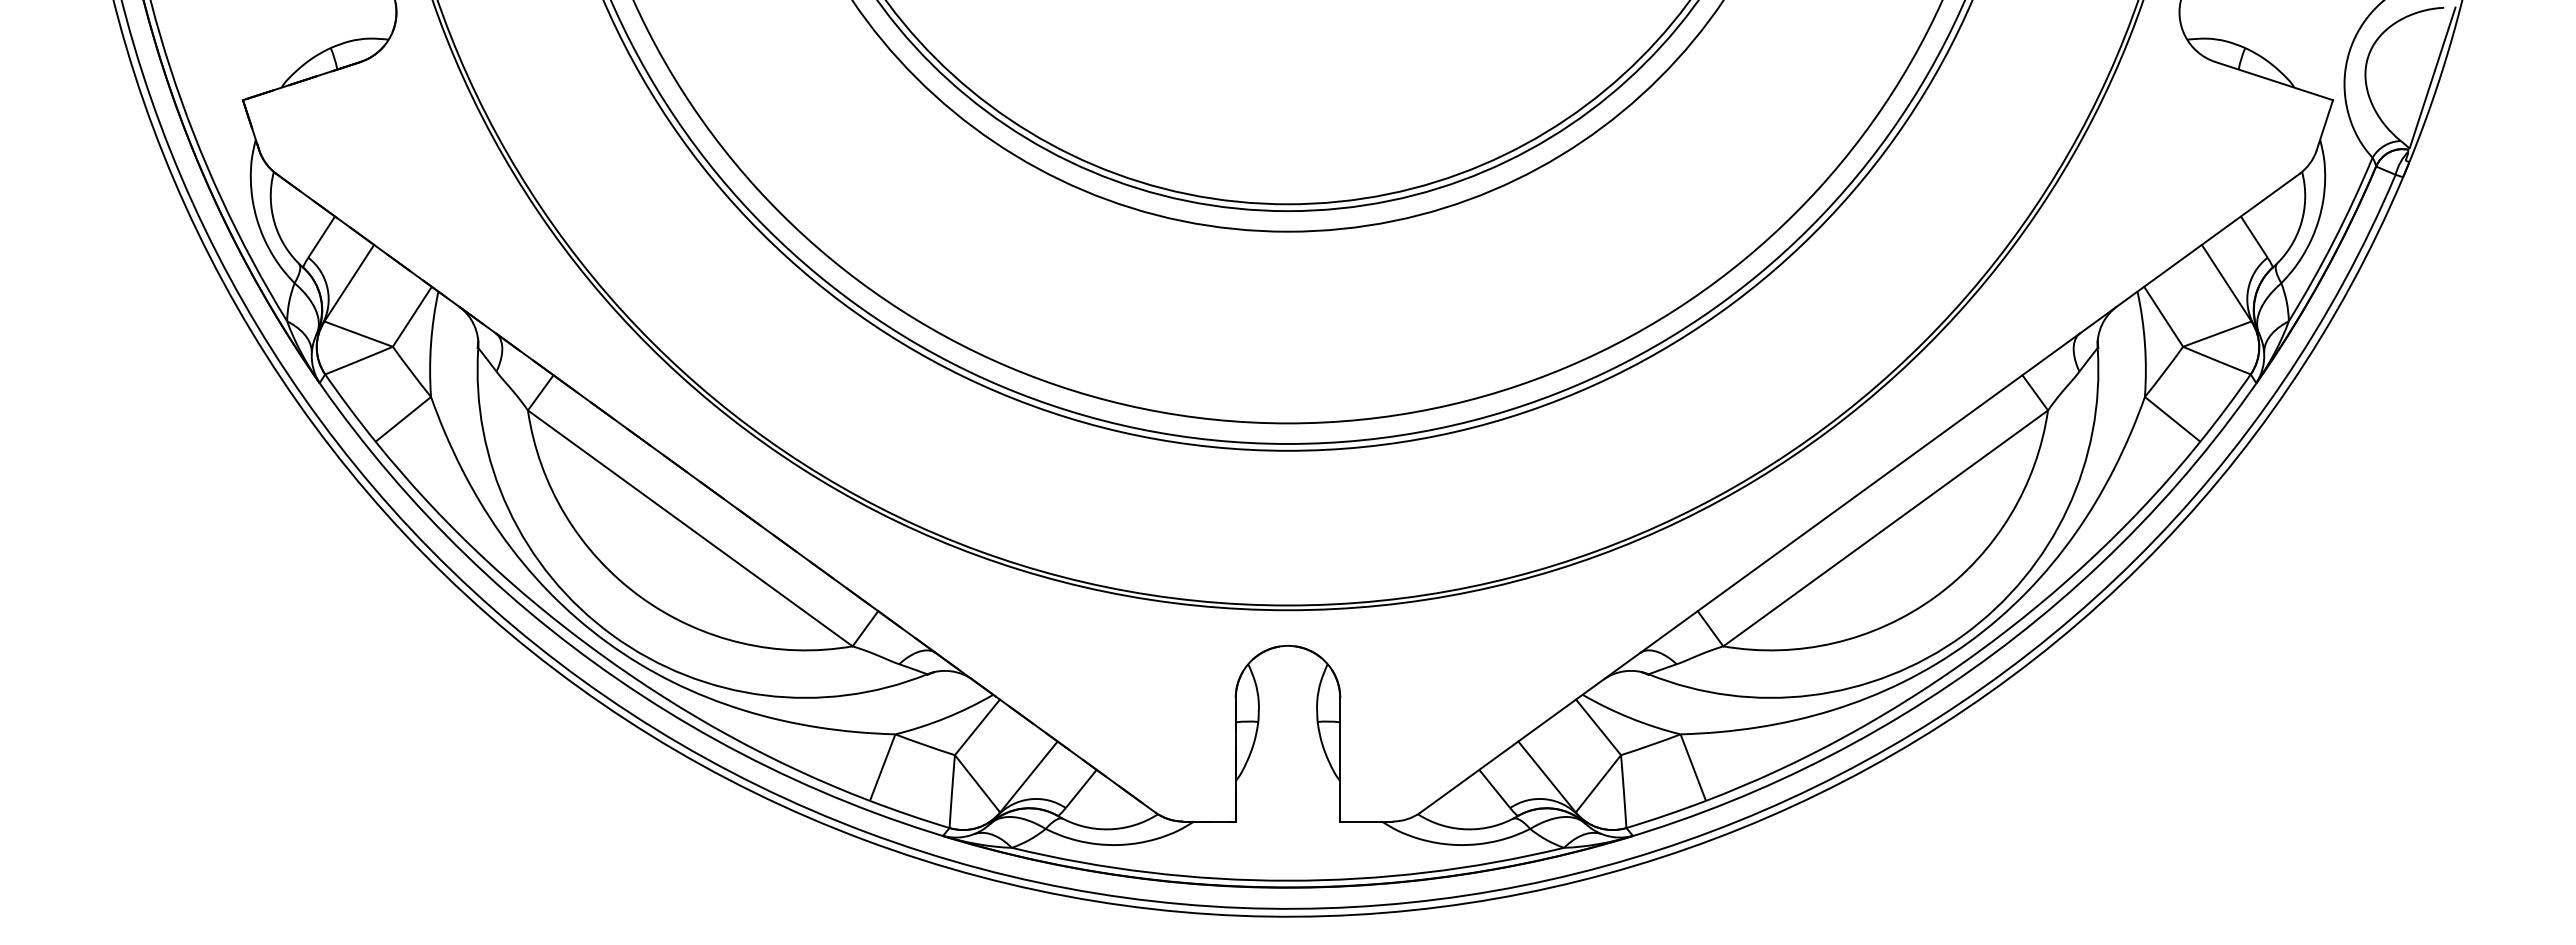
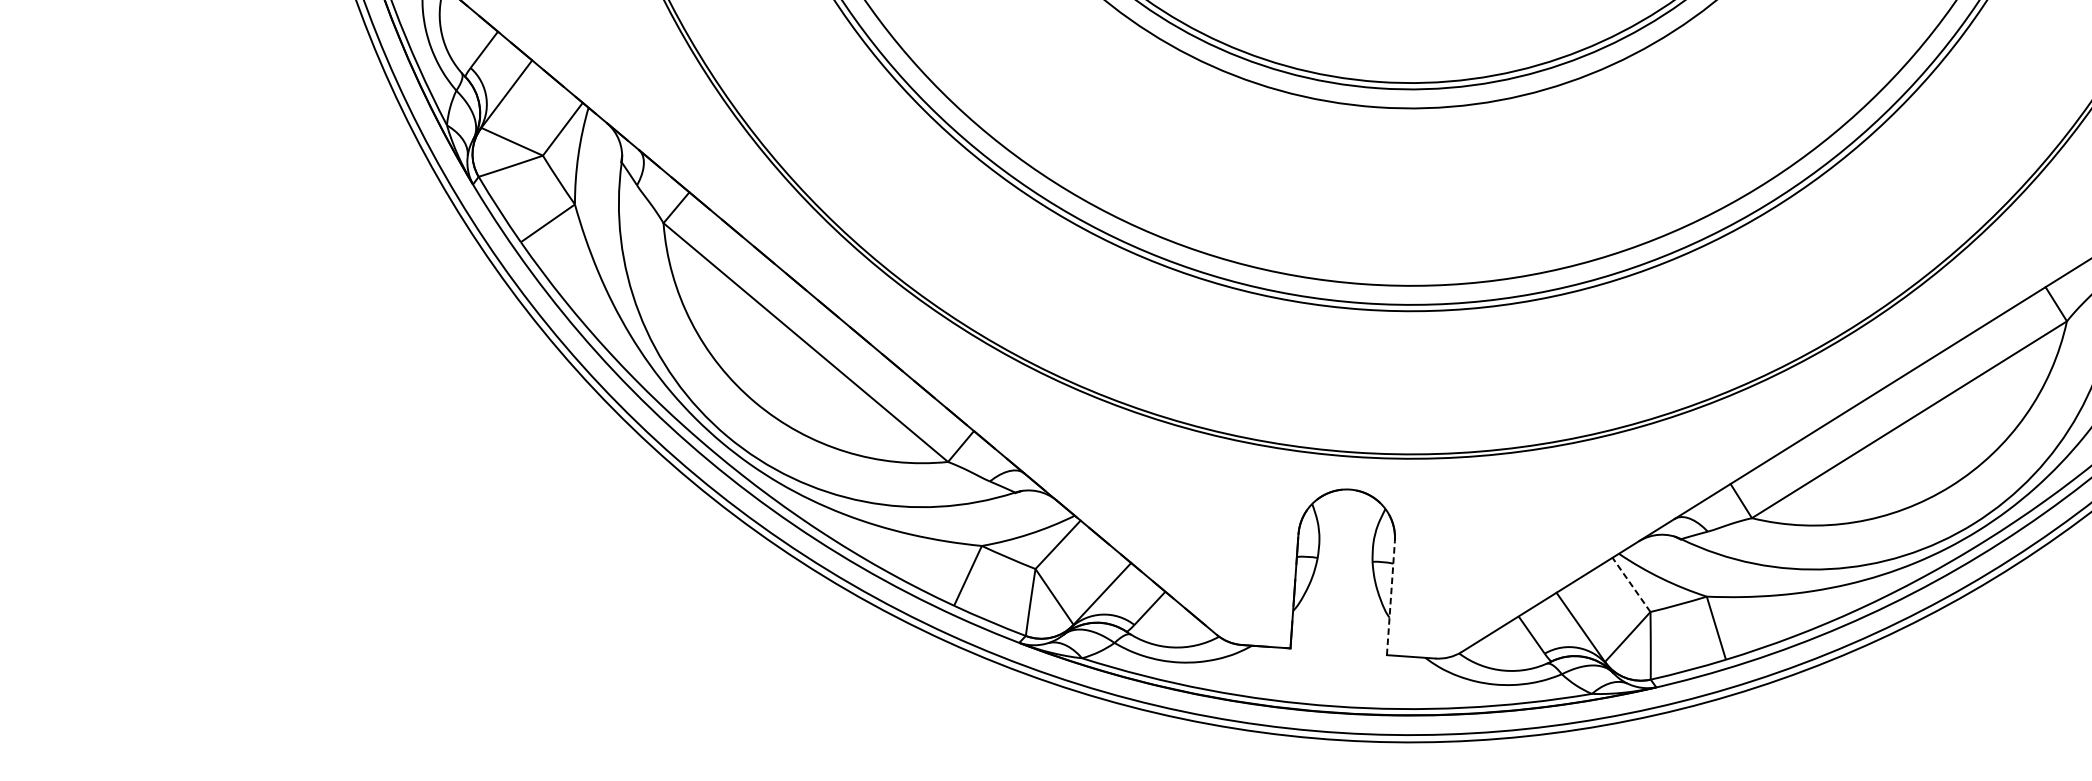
line: (1598, 727) -> (1631, 585), solid -> dashed
line: (1340, 759) -> (1391, 597), solid -> dashed

